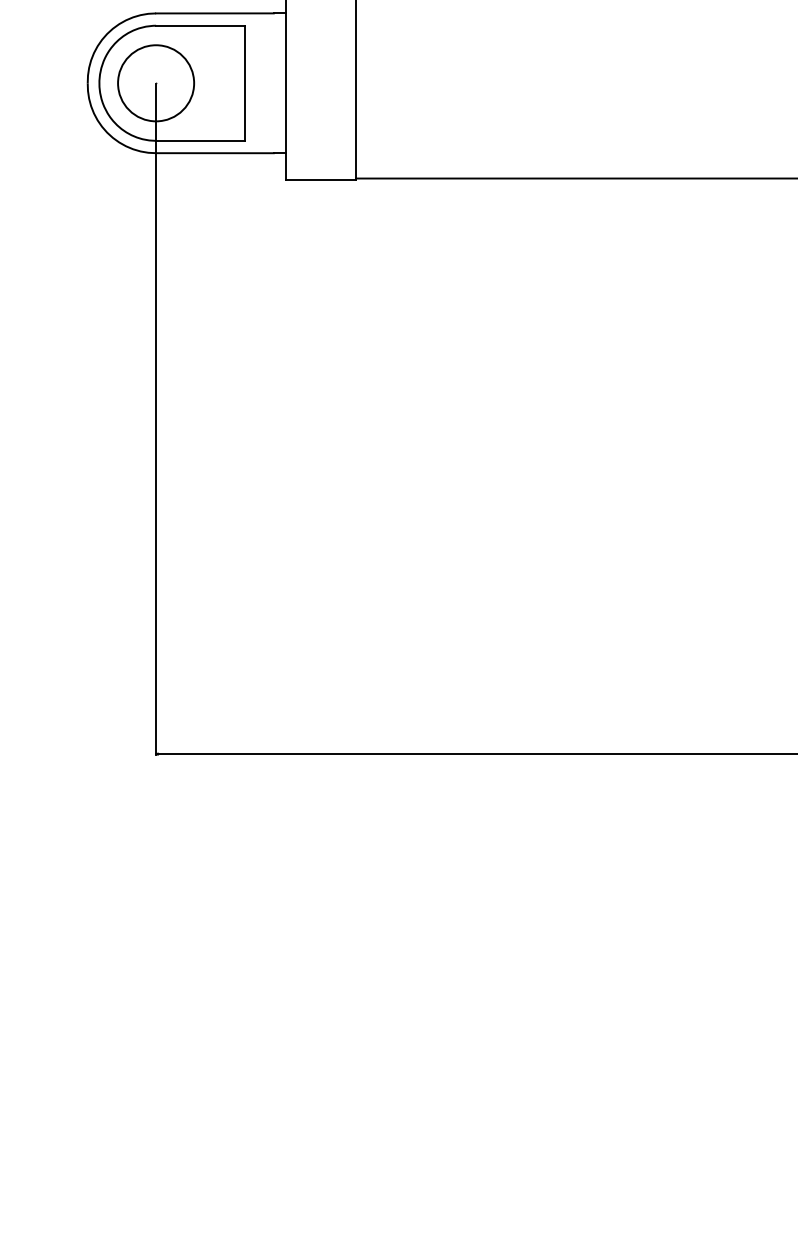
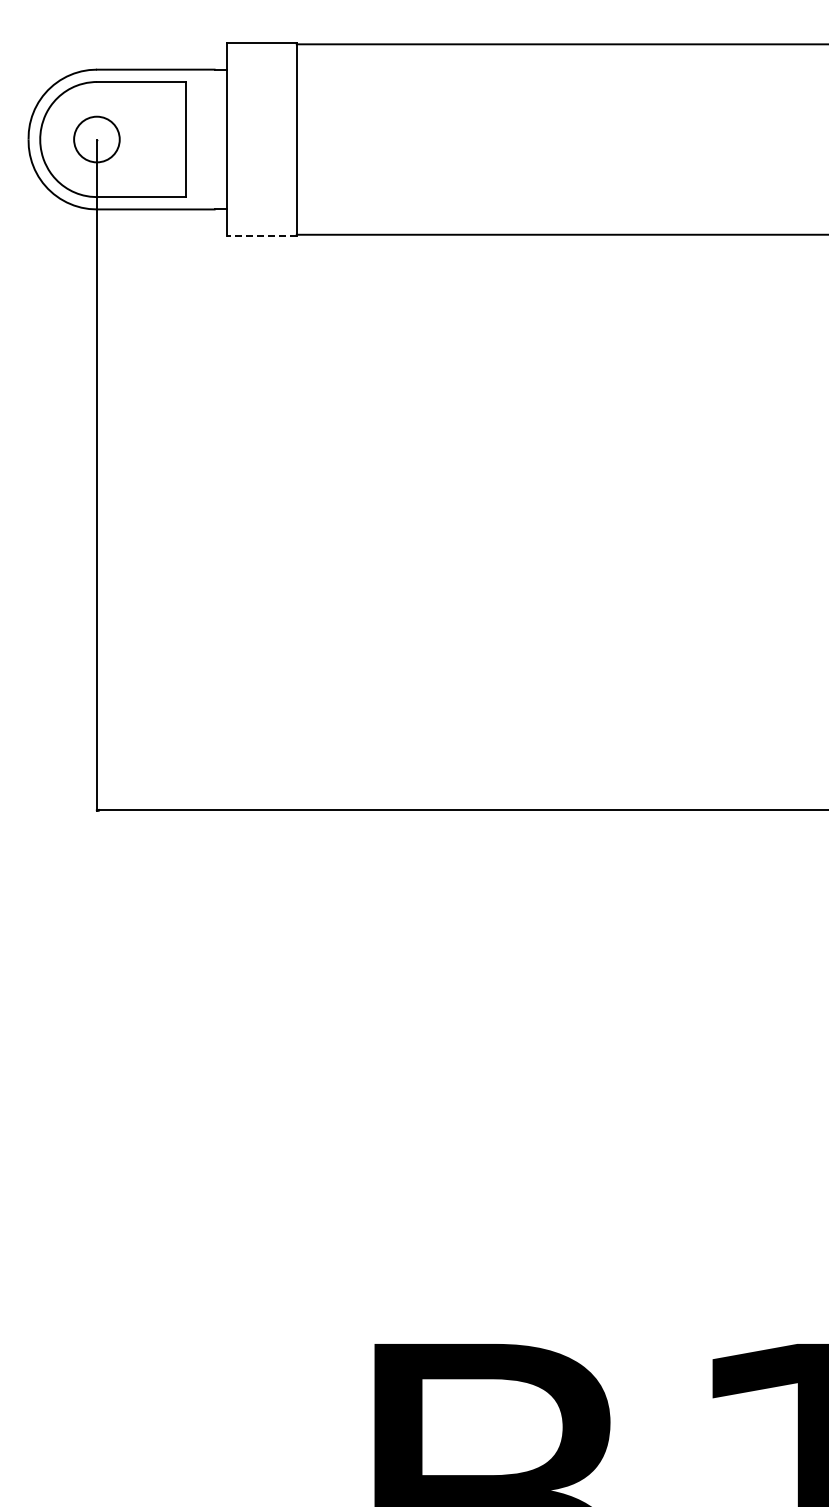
circle: (155, 83) -> (96, 139), size x0.6
line: (320, 180) -> (261, 236), solid -> dashed

